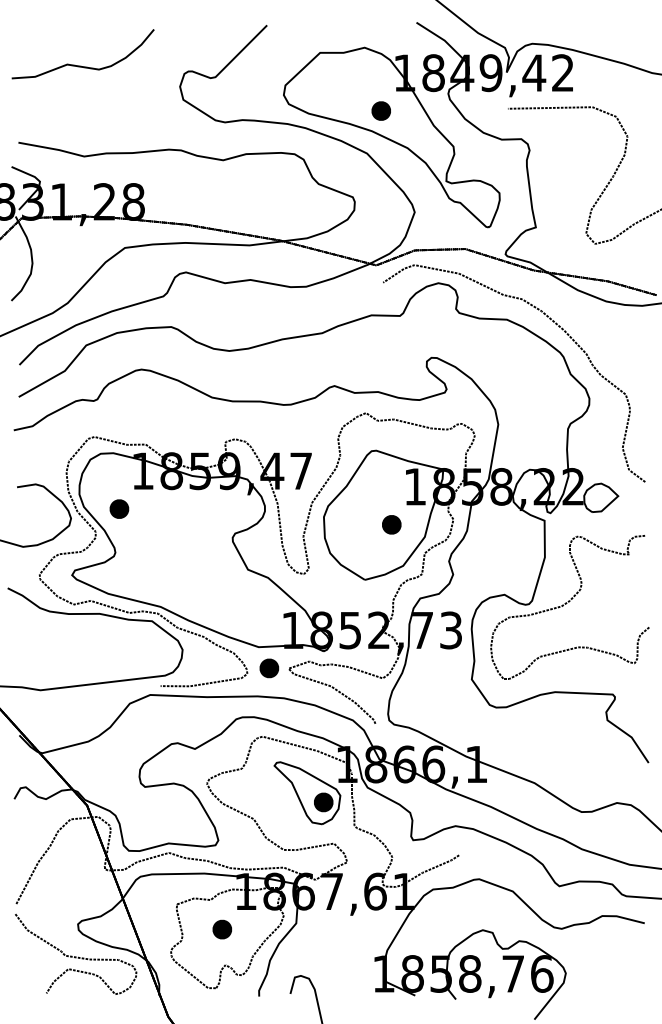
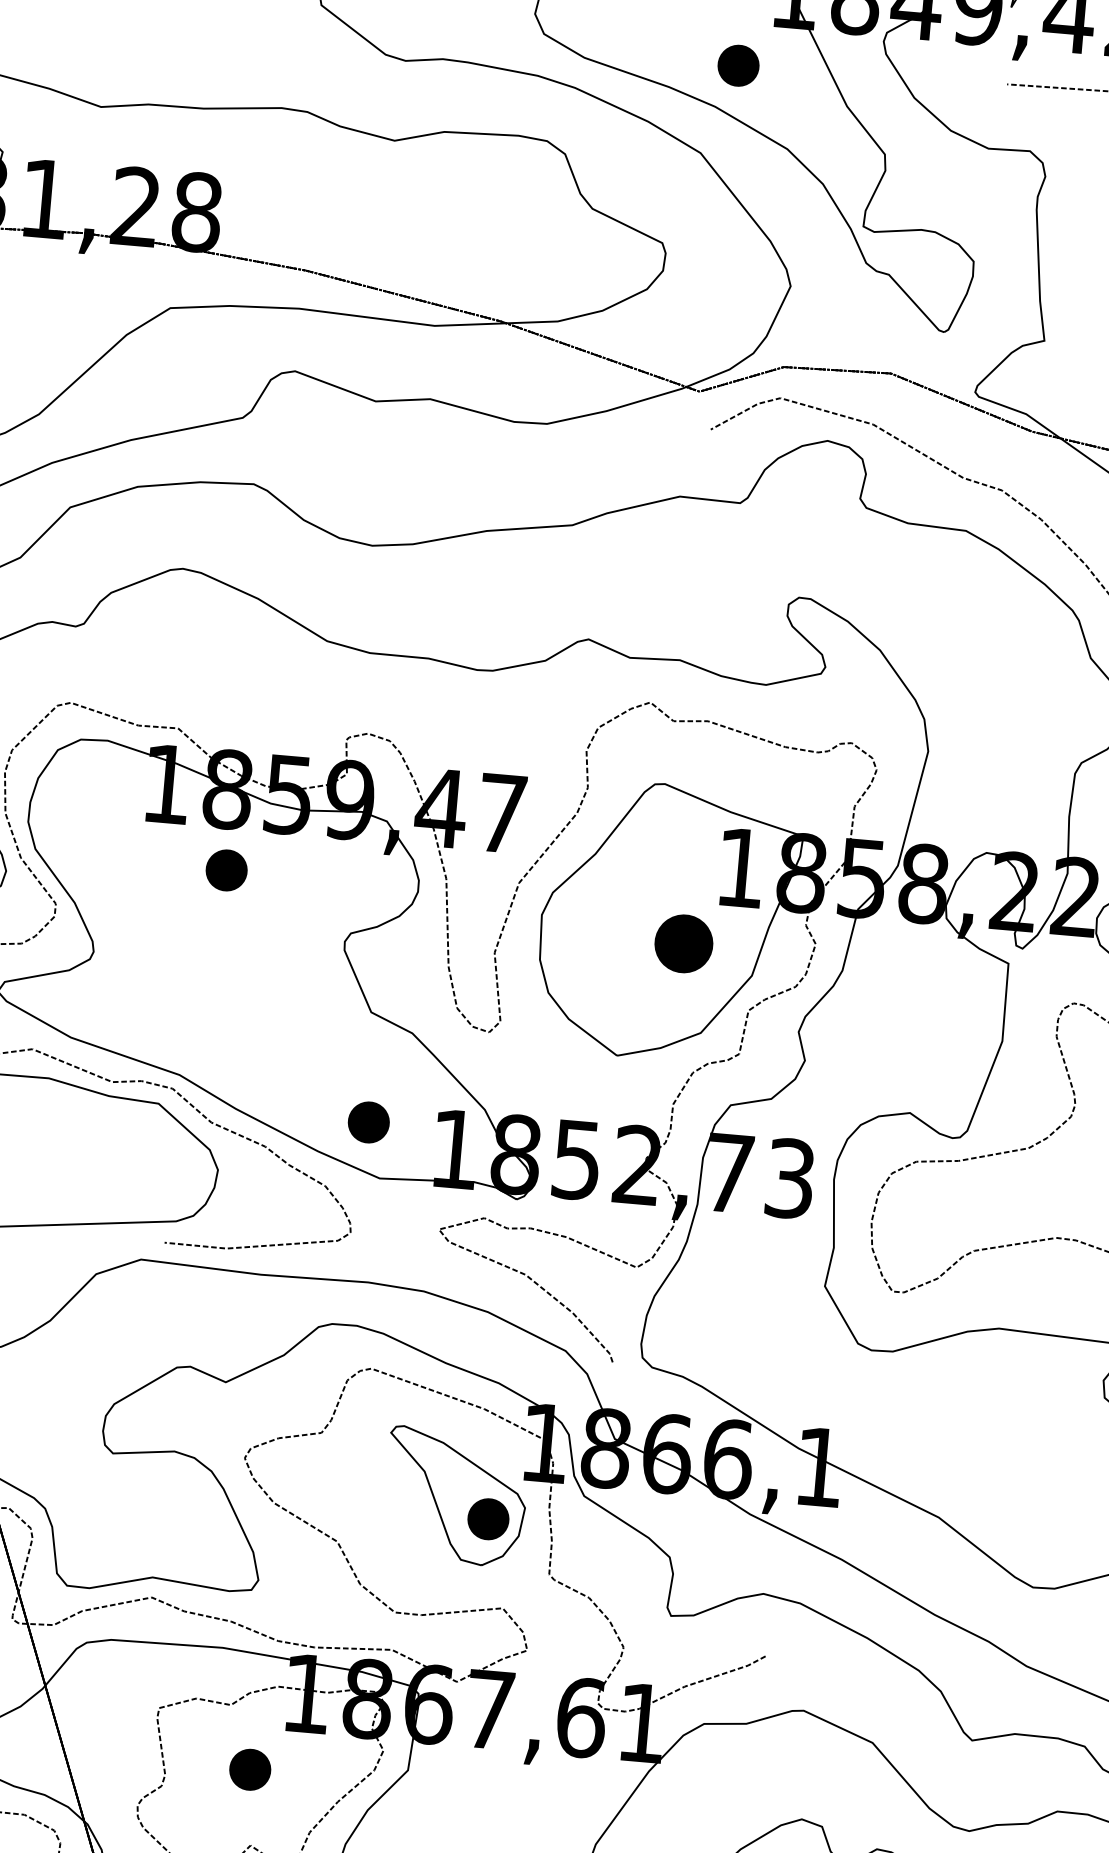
part: (119, 508) -> (226, 869), moved
part: (391, 524) -> (683, 943), size x1.4
part: (269, 668) -> (369, 1122), moved

